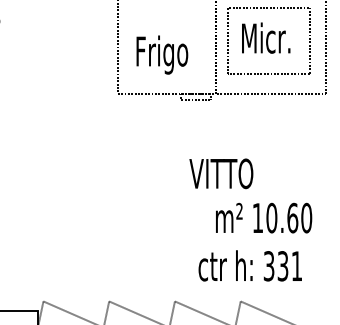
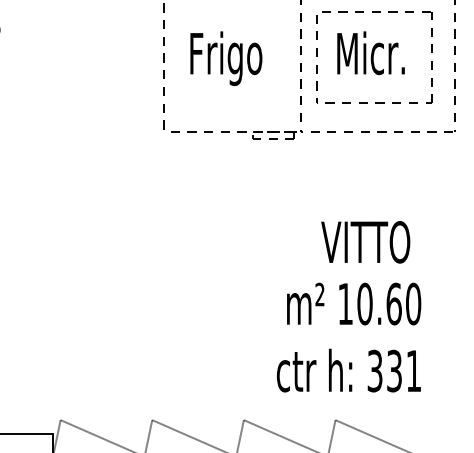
text: (162, 54) -> (226, 57), moved
text: (221, 173) -> (365, 241), moved
text: (264, 217) -> (354, 303), moved

